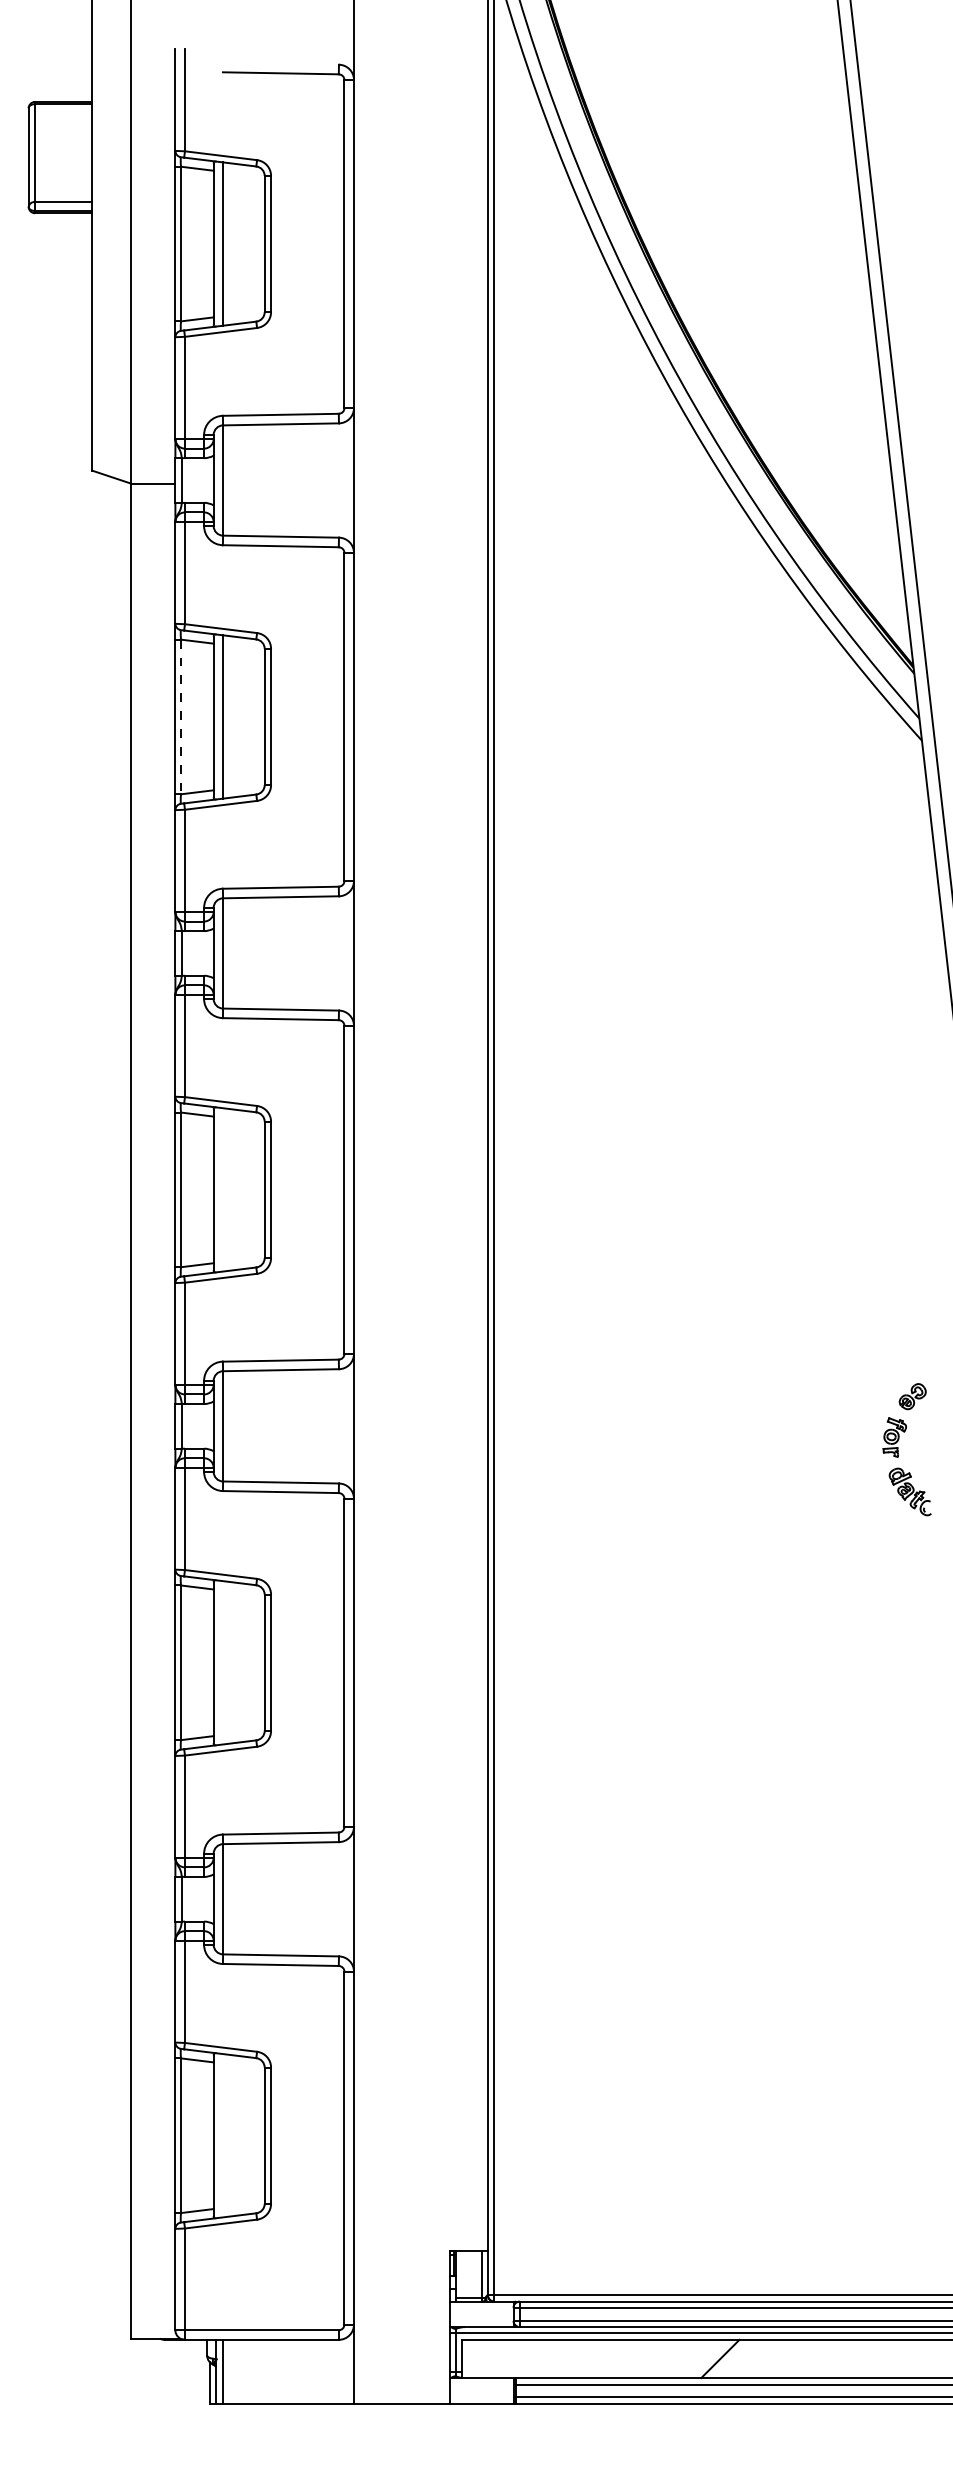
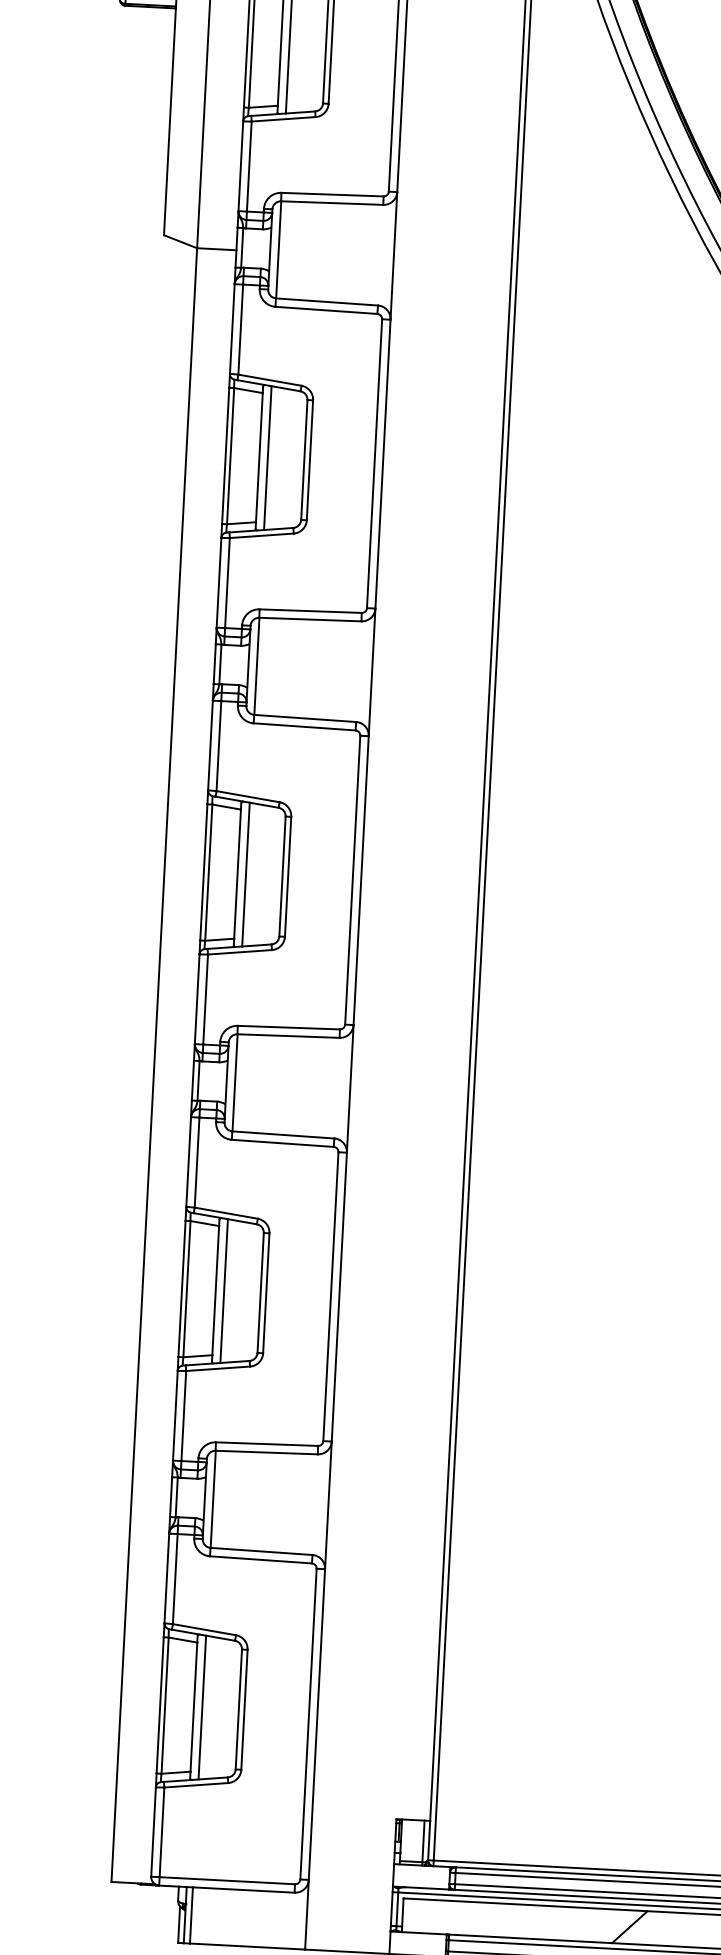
line: (181, 717) -> (231, 456), dashed -> solid
line: (223, 1189) -> (246, 874), added
line: (223, 1662) -> (224, 1290), added
line: (223, 2135) -> (202, 1707), added

